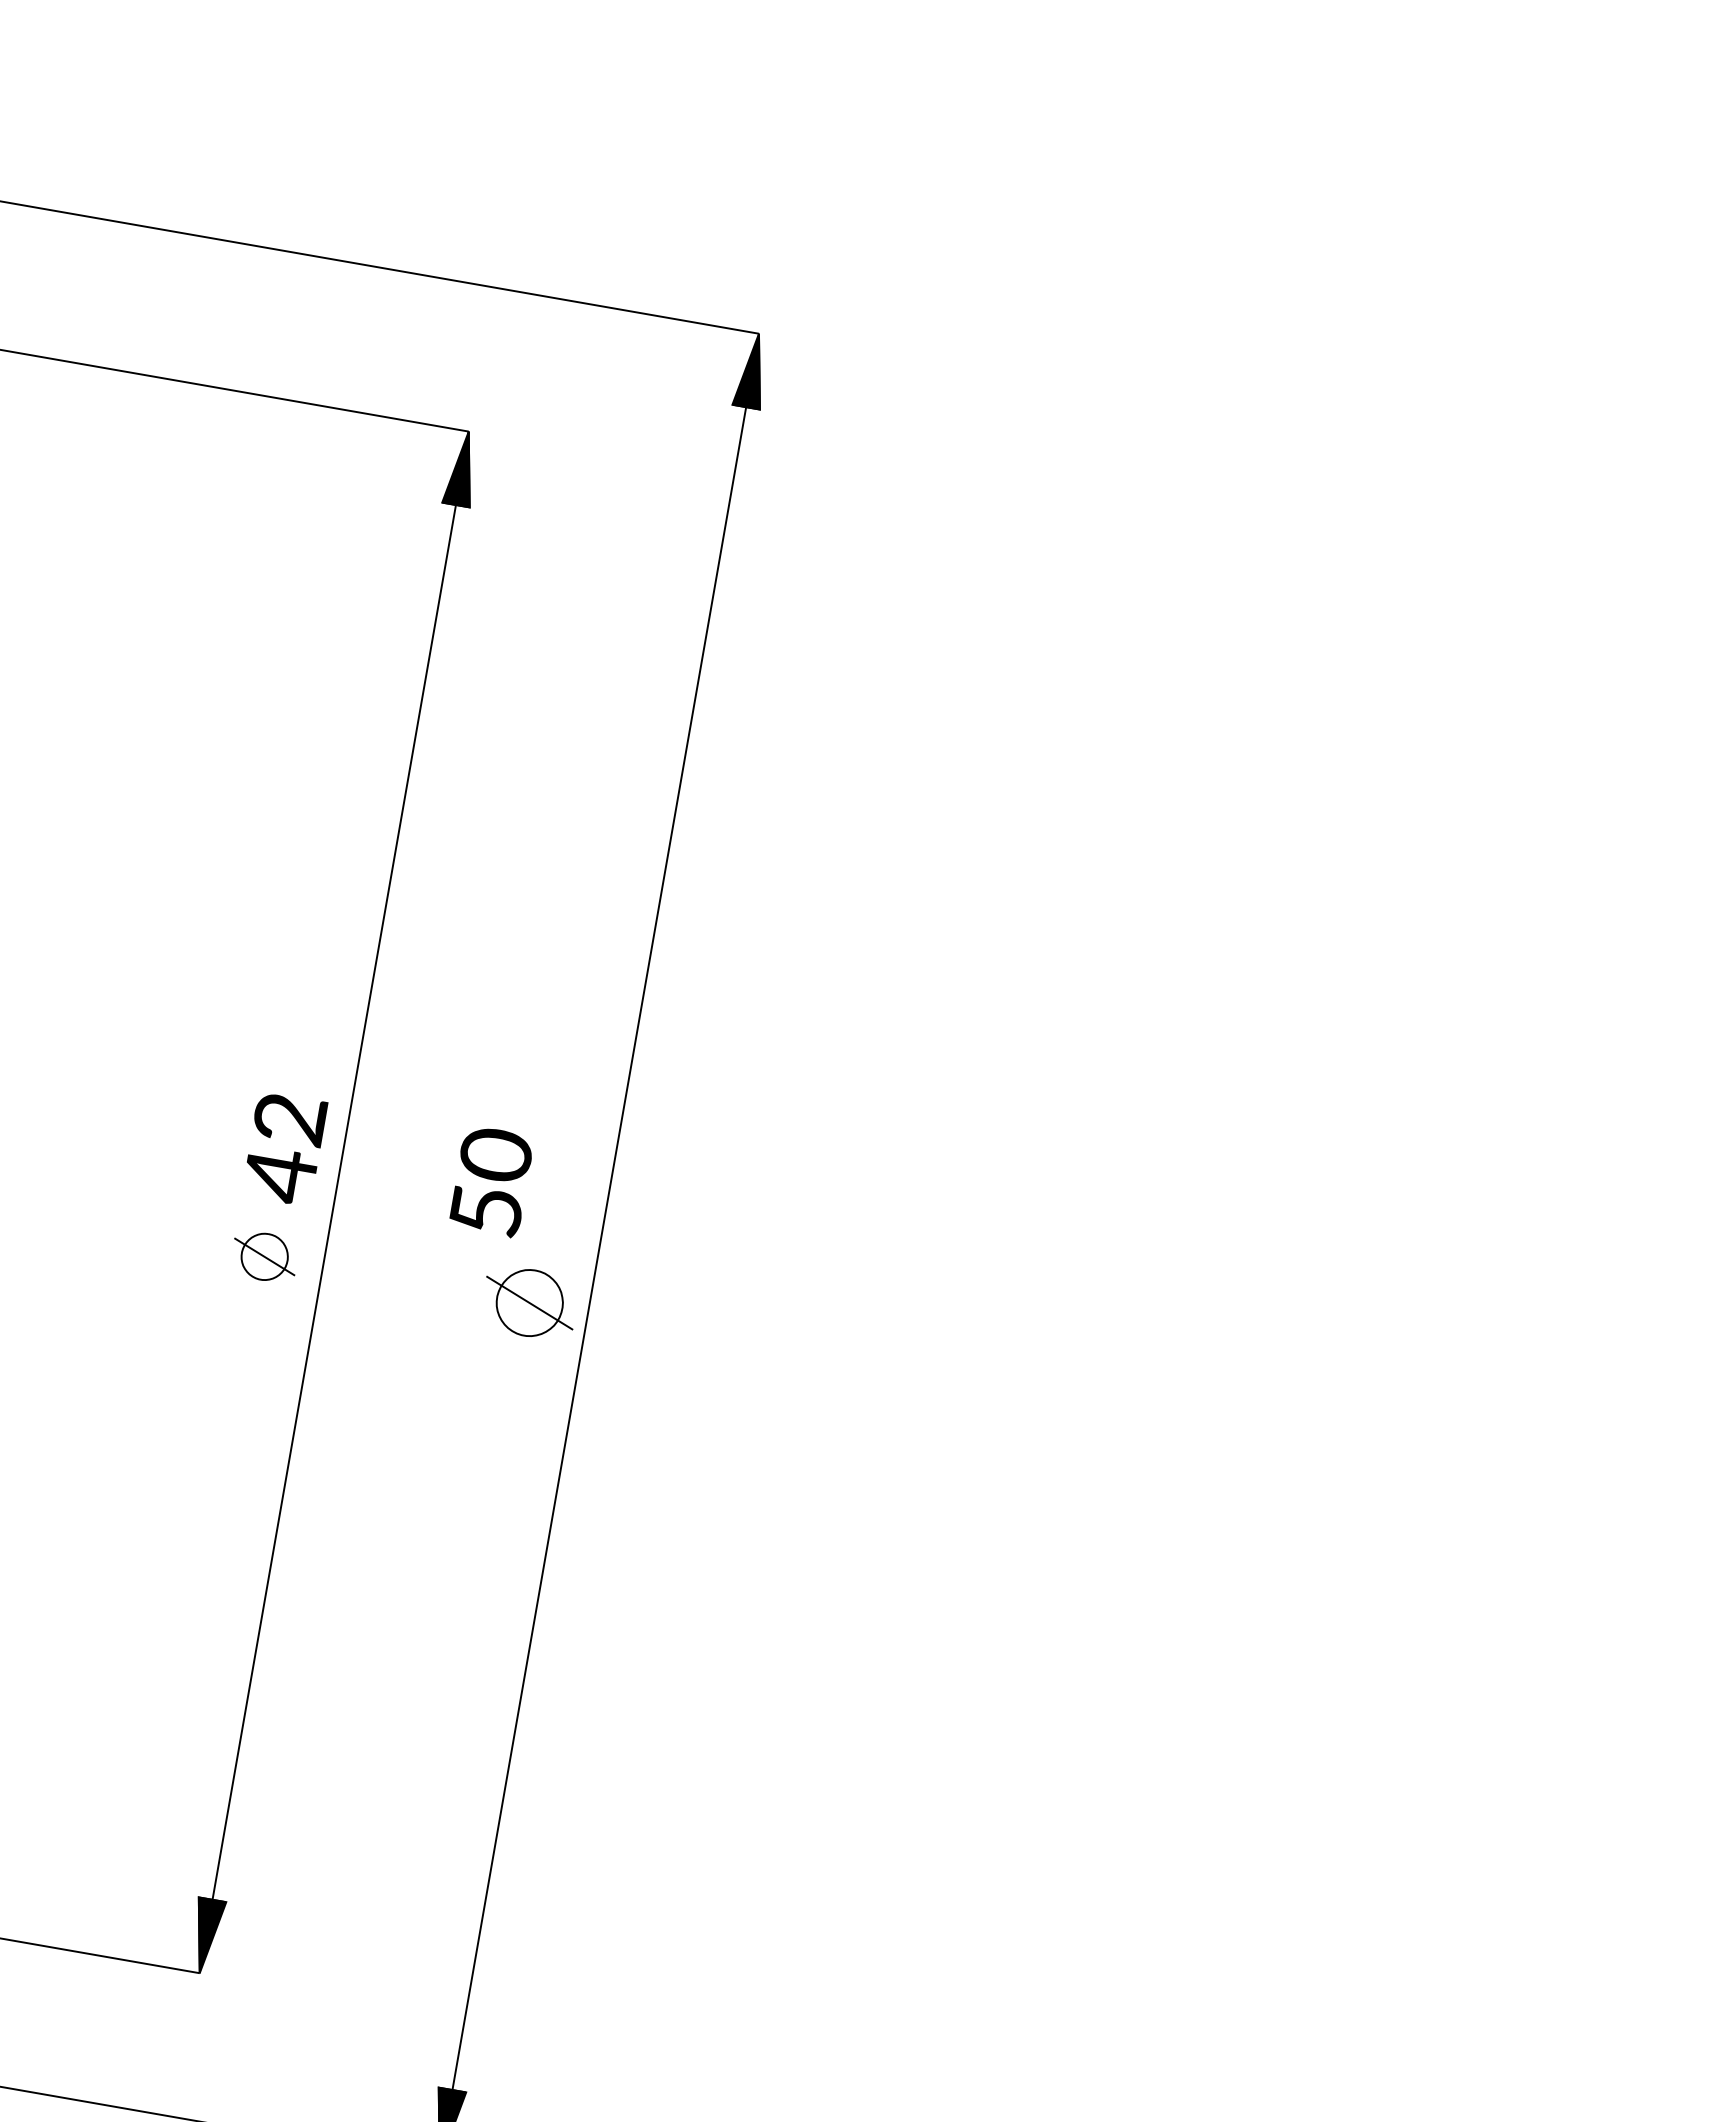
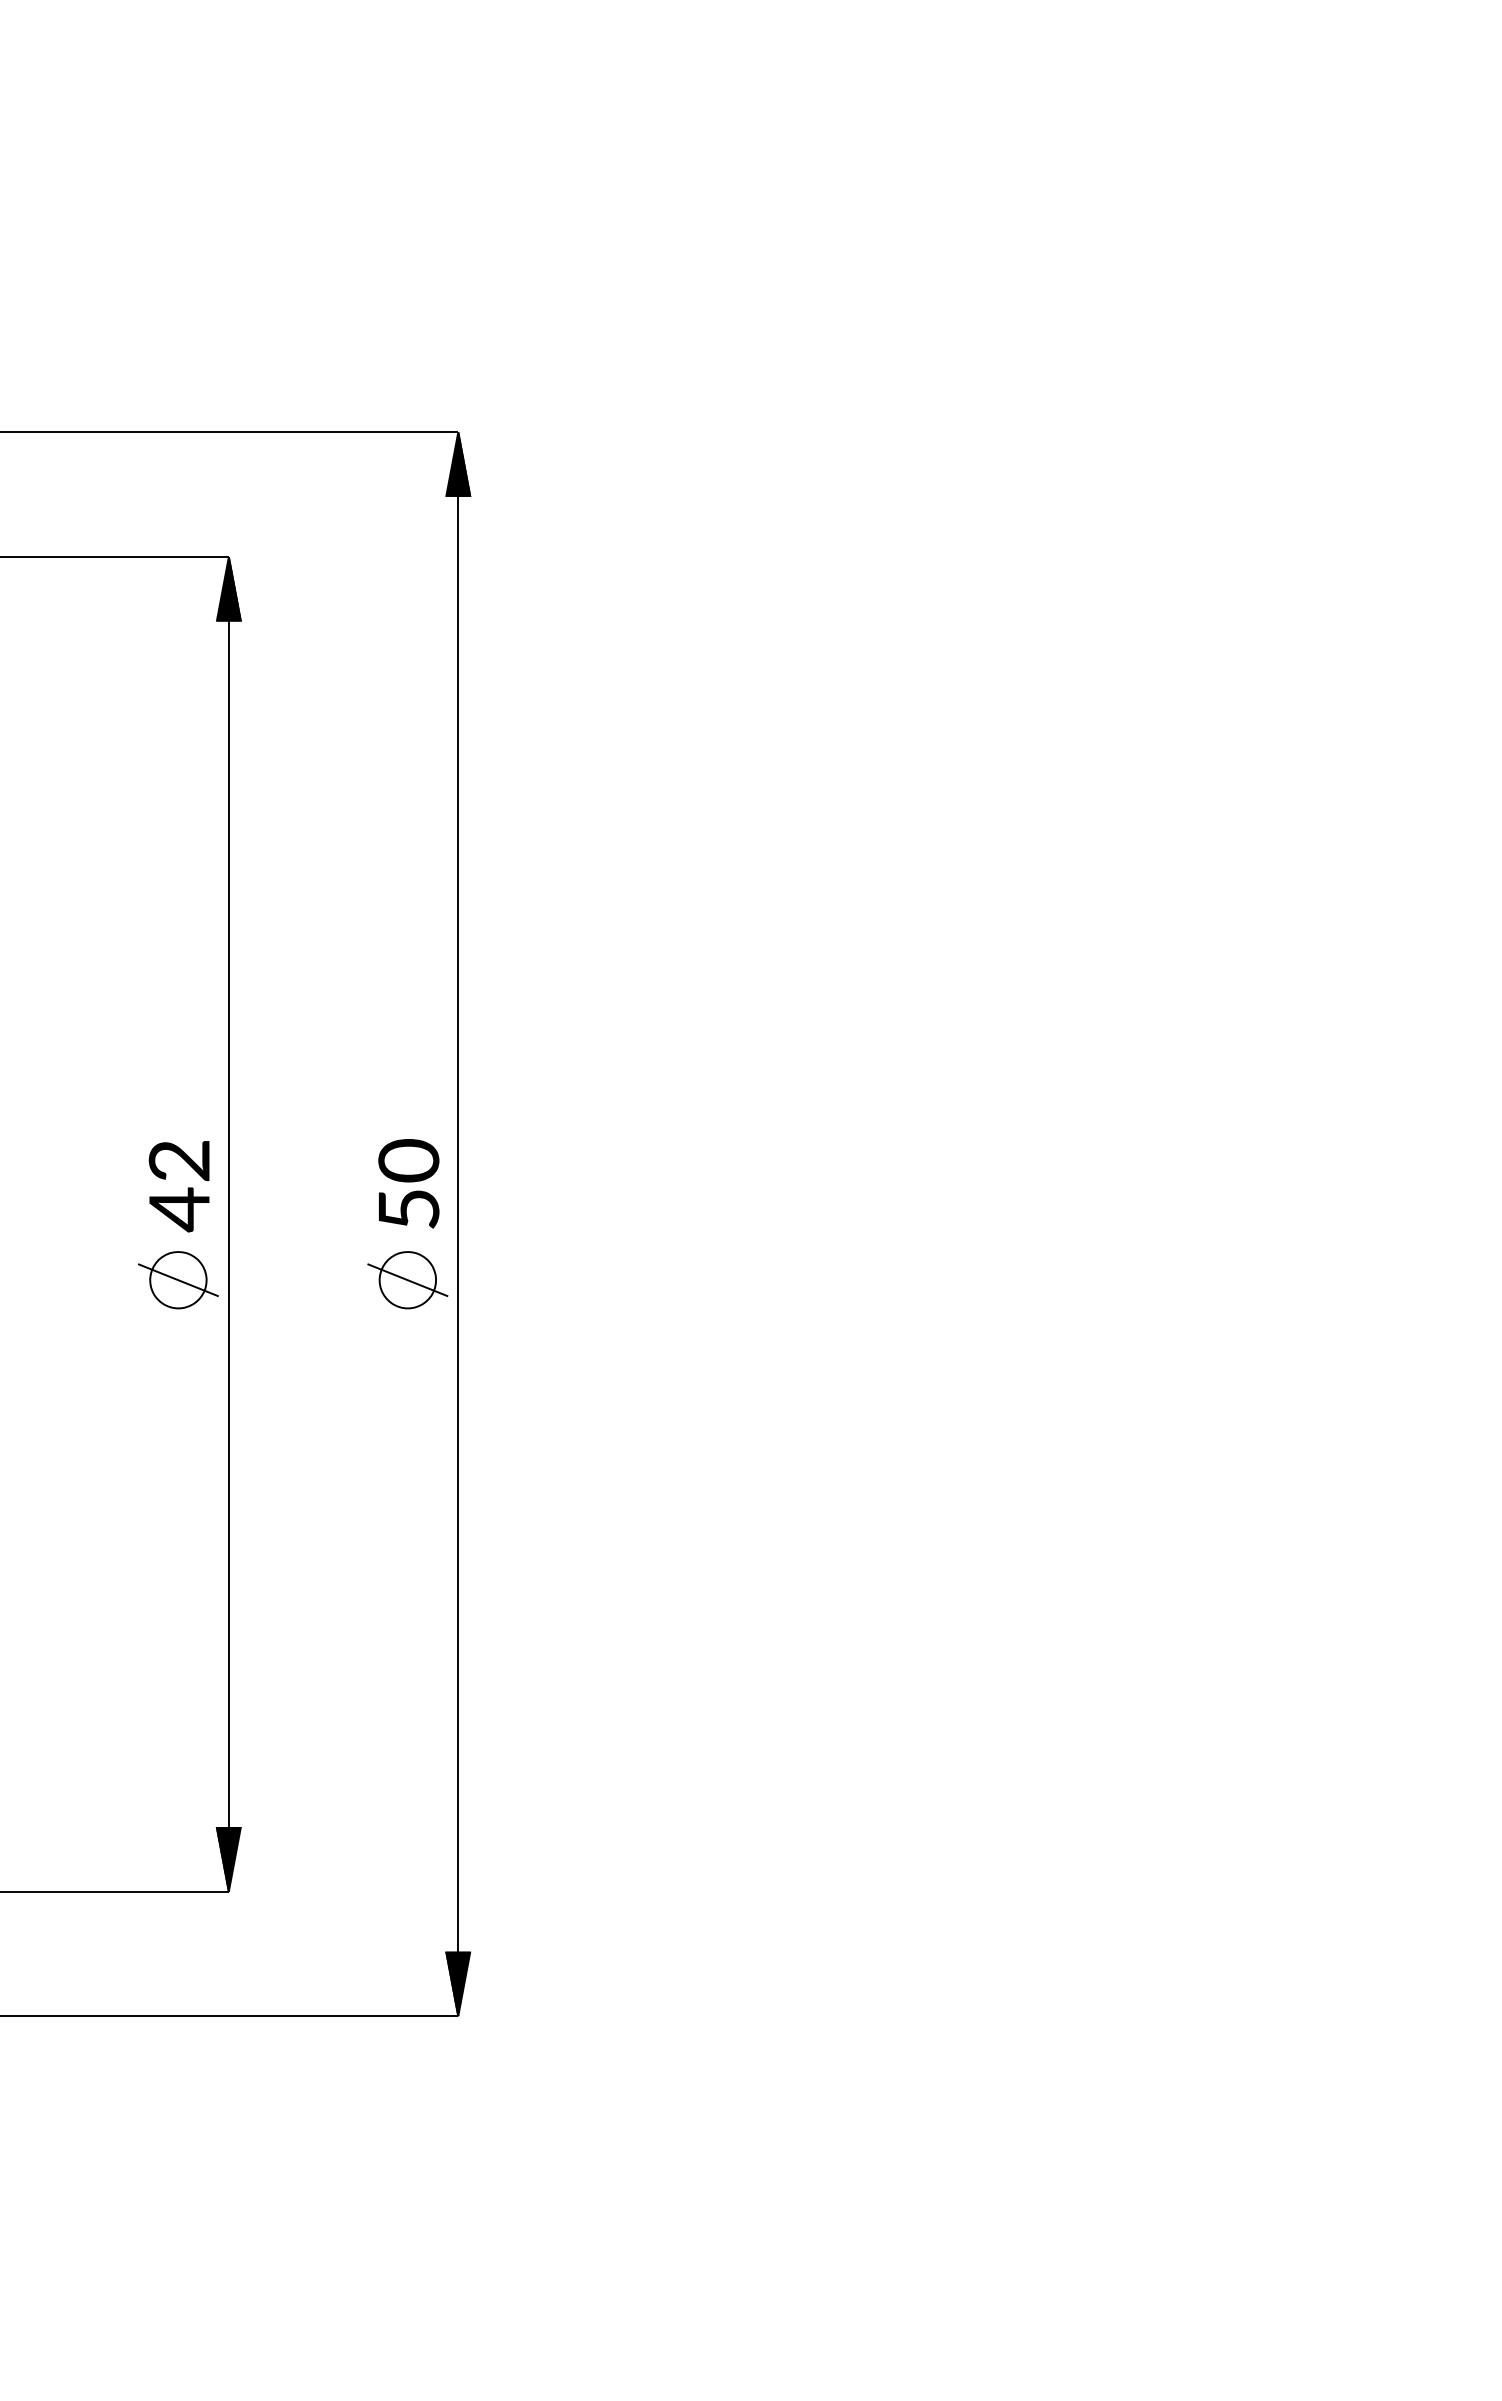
text: (491, 1181) -> (408, 1183), moved
part: (264, 1257) -> (178, 1280), size x1.43

